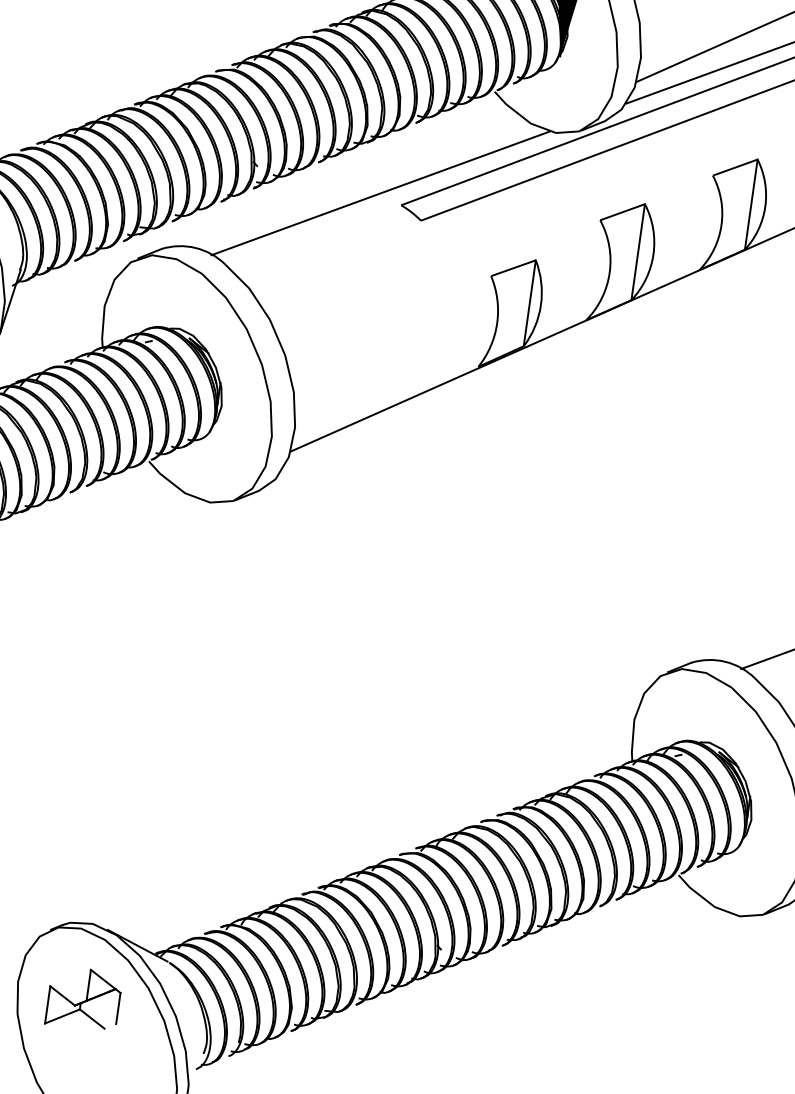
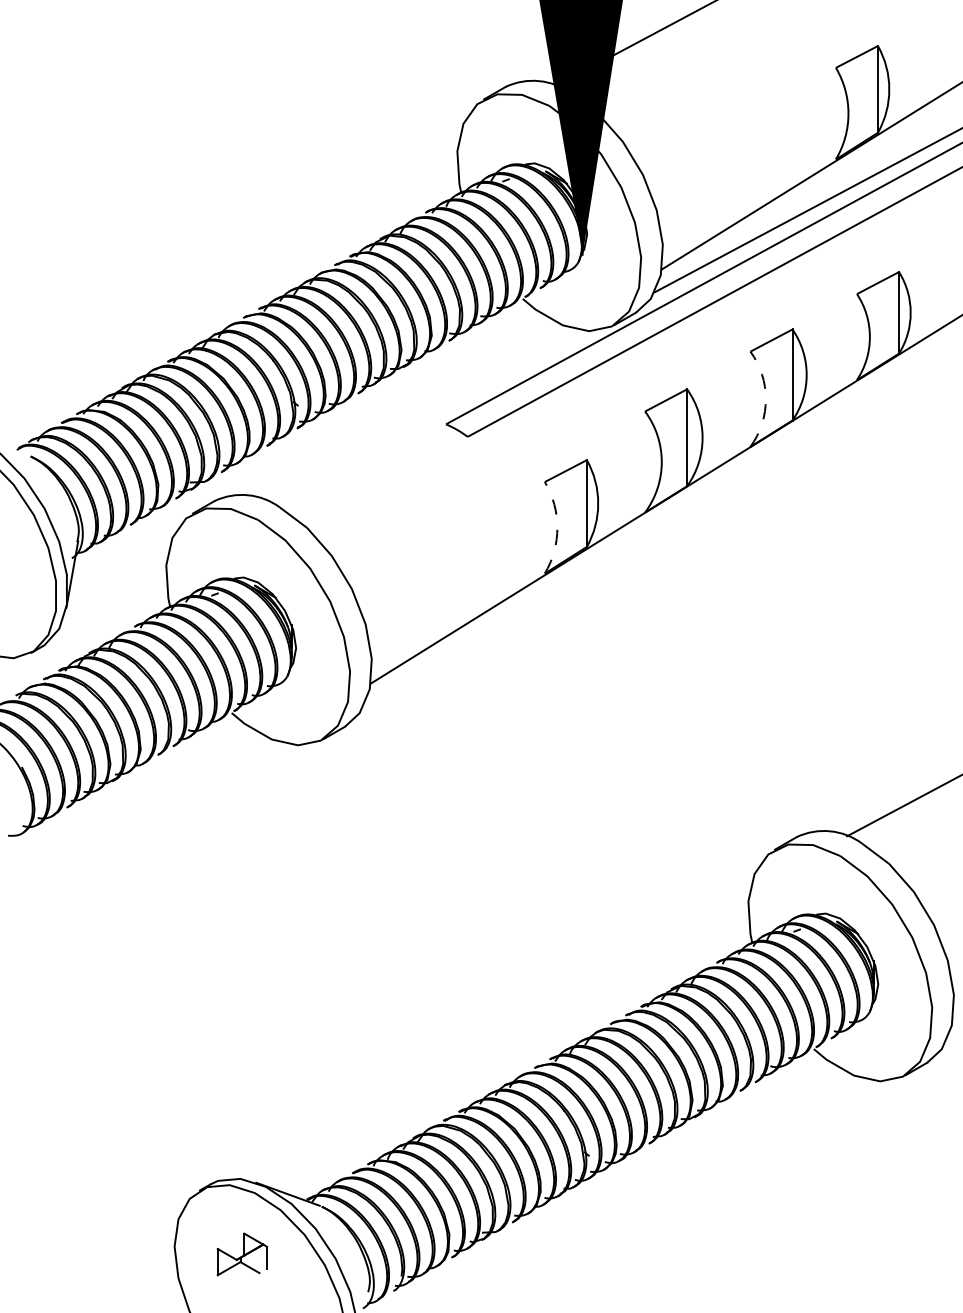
line: (380, 193) -> (423, 415), removed
arc: (721, 225) -> (765, 399), solid -> dashed
arc: (497, 322) -> (557, 527), solid -> dashed
part: (84, 999) -> (242, 1254), size x0.7

